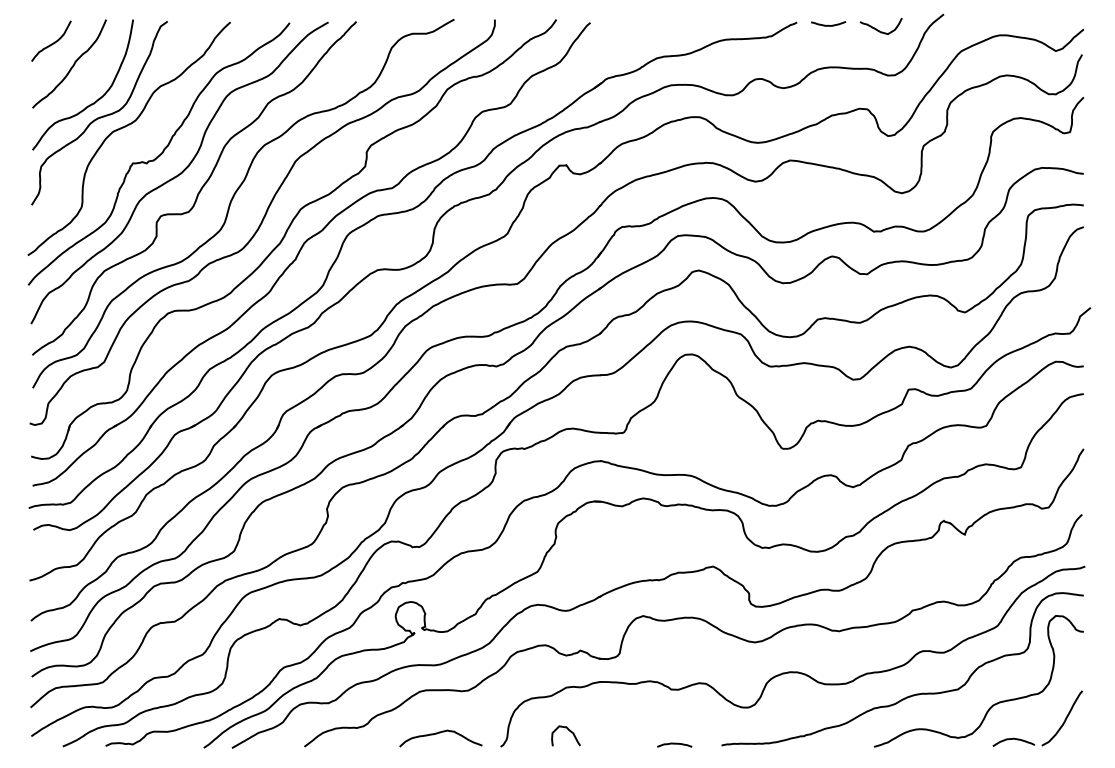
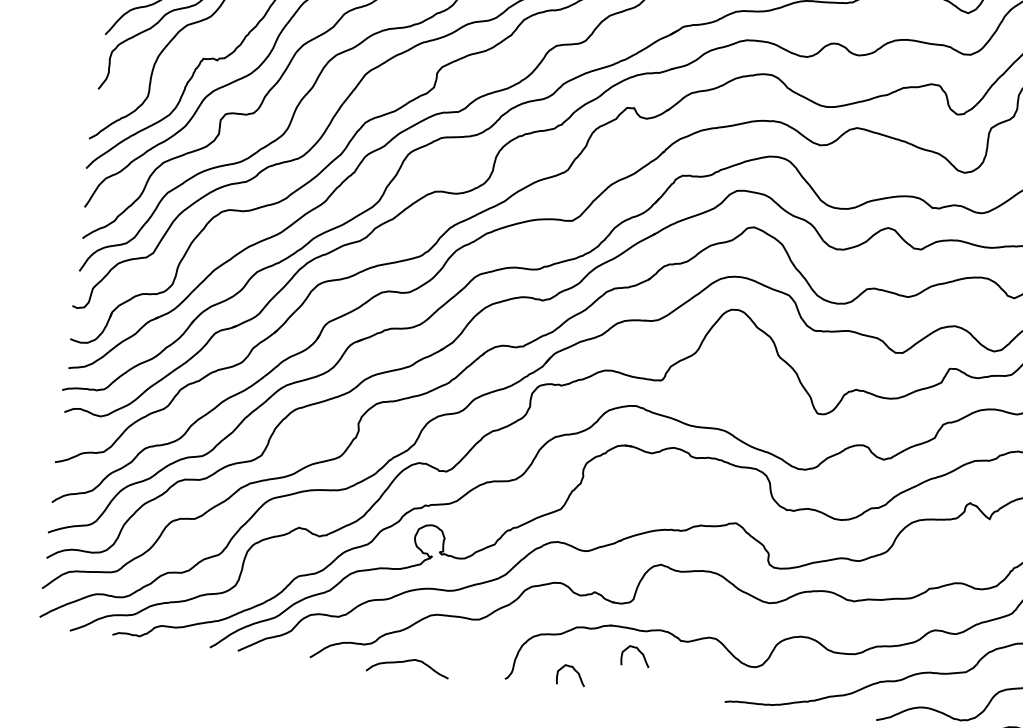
curve: (631, 705) -> (639, 652), added
curve: (440, 733) -> (408, 662), moved
curve: (674, 744) -> (678, 695), removed

